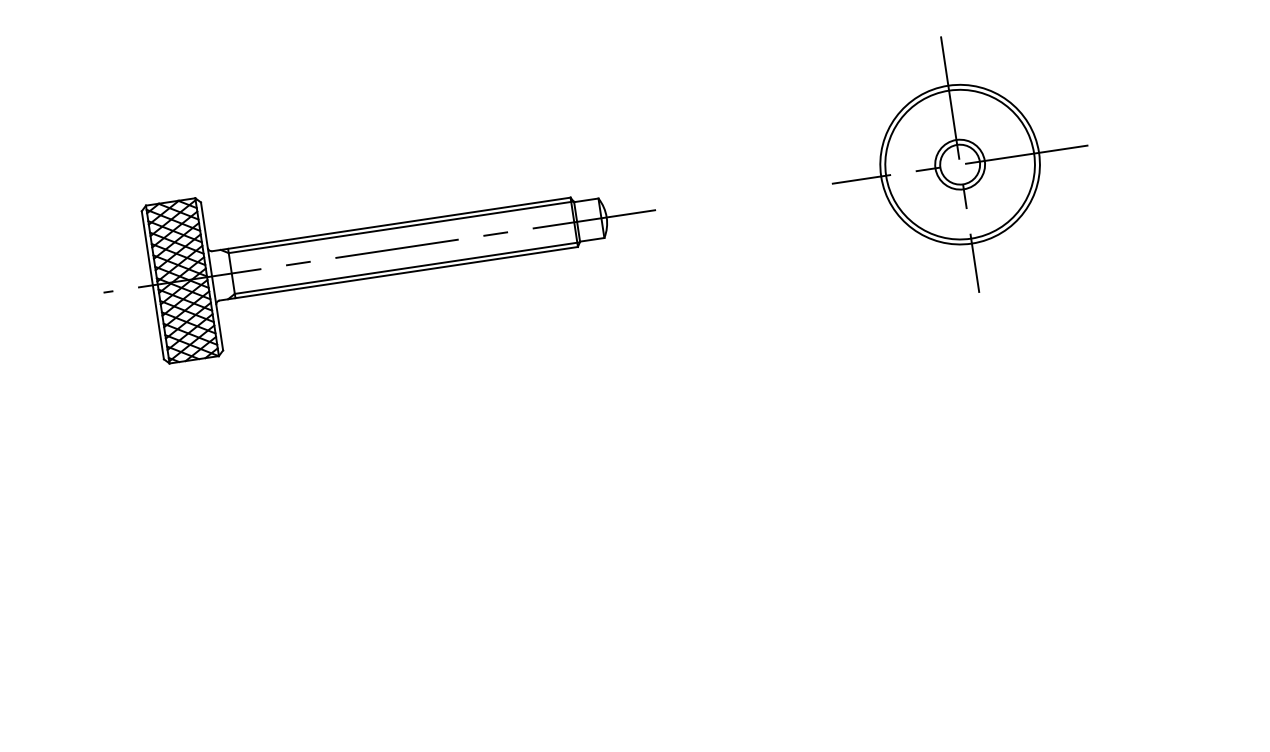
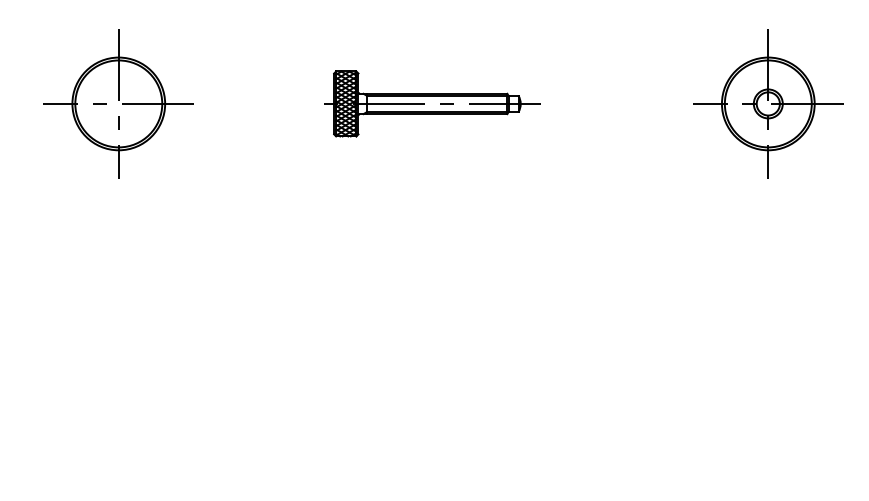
part: (379, 250) -> (427, 103), size x0.7

